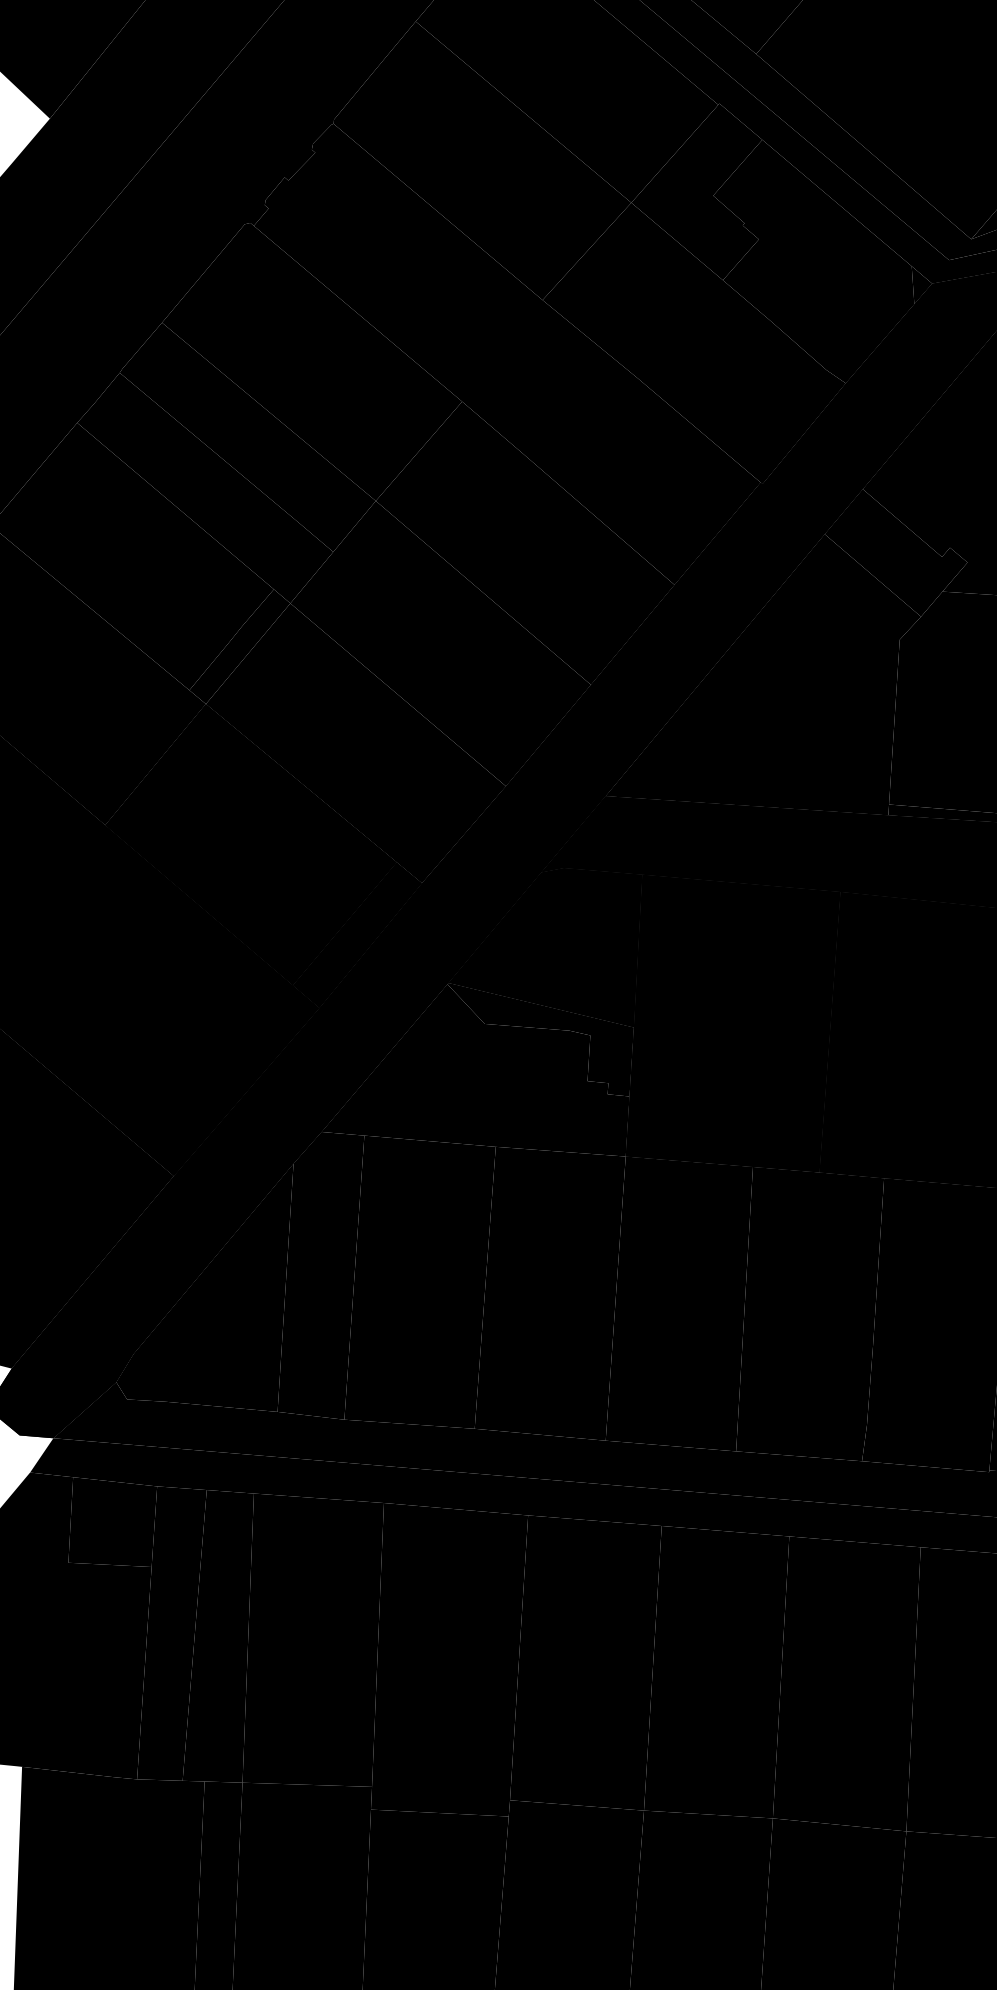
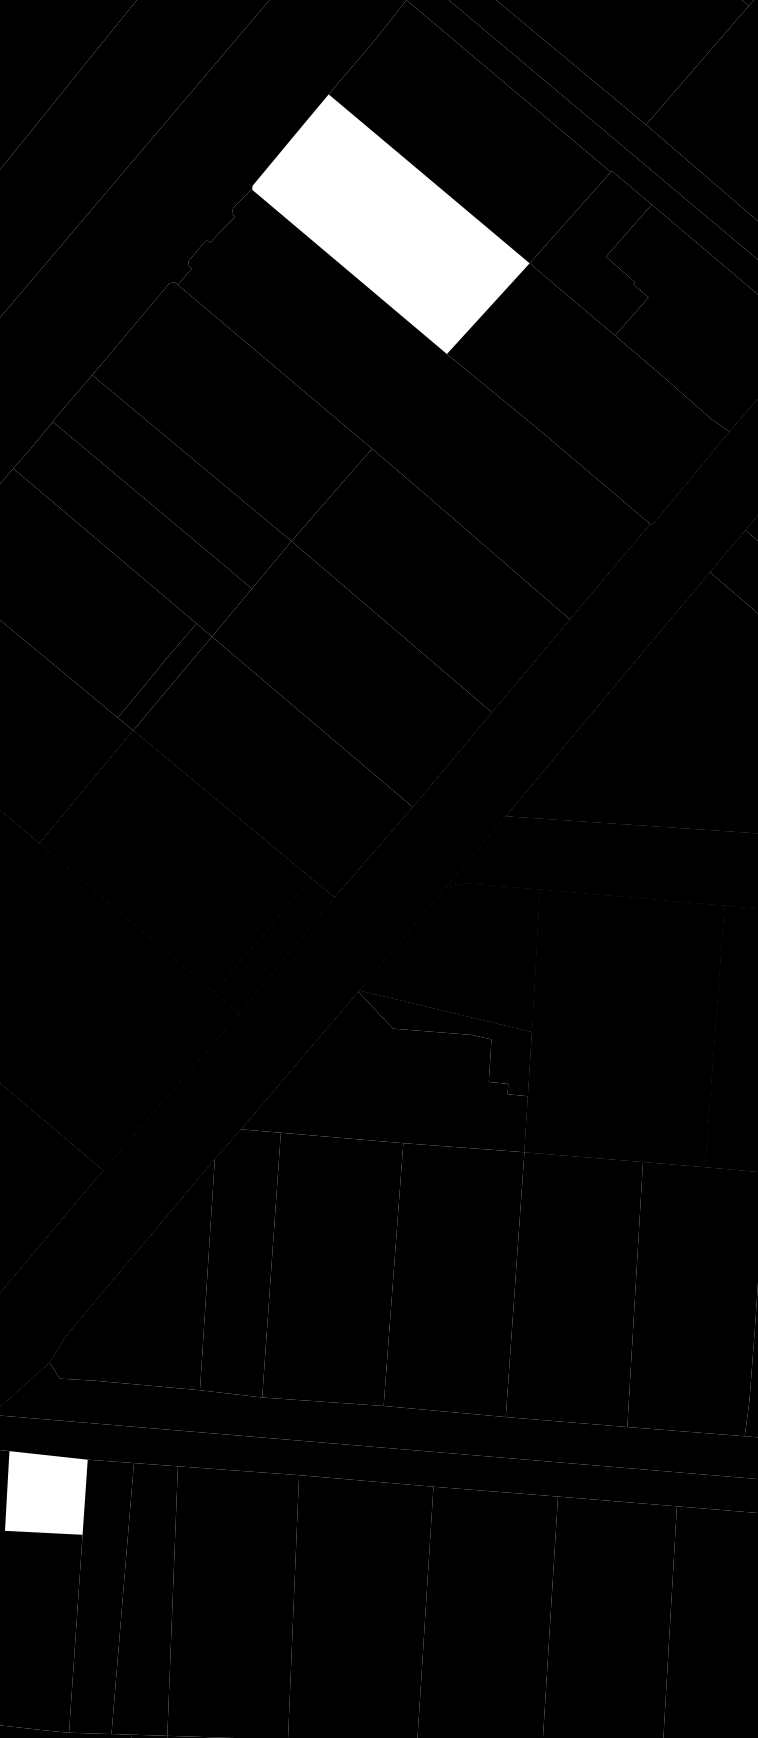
fill: (482, 160) -> (390, 223), removed
fill: (112, 1522) -> (46, 1493), removed

